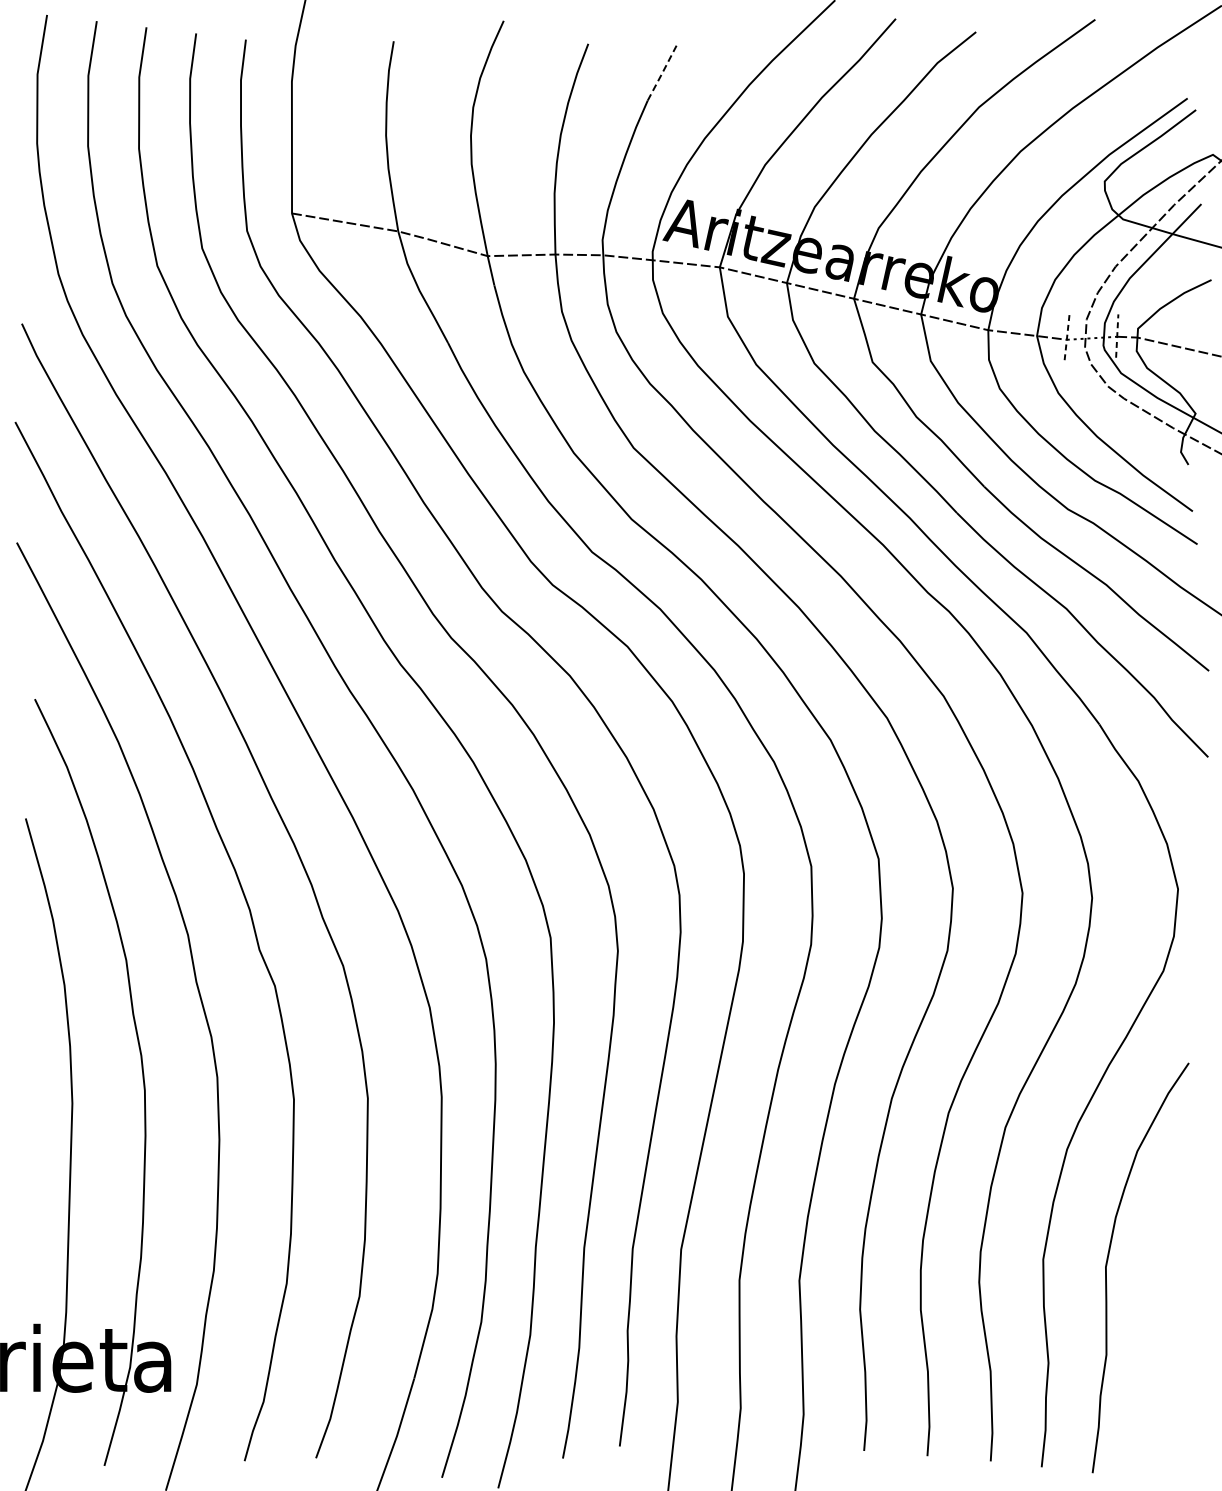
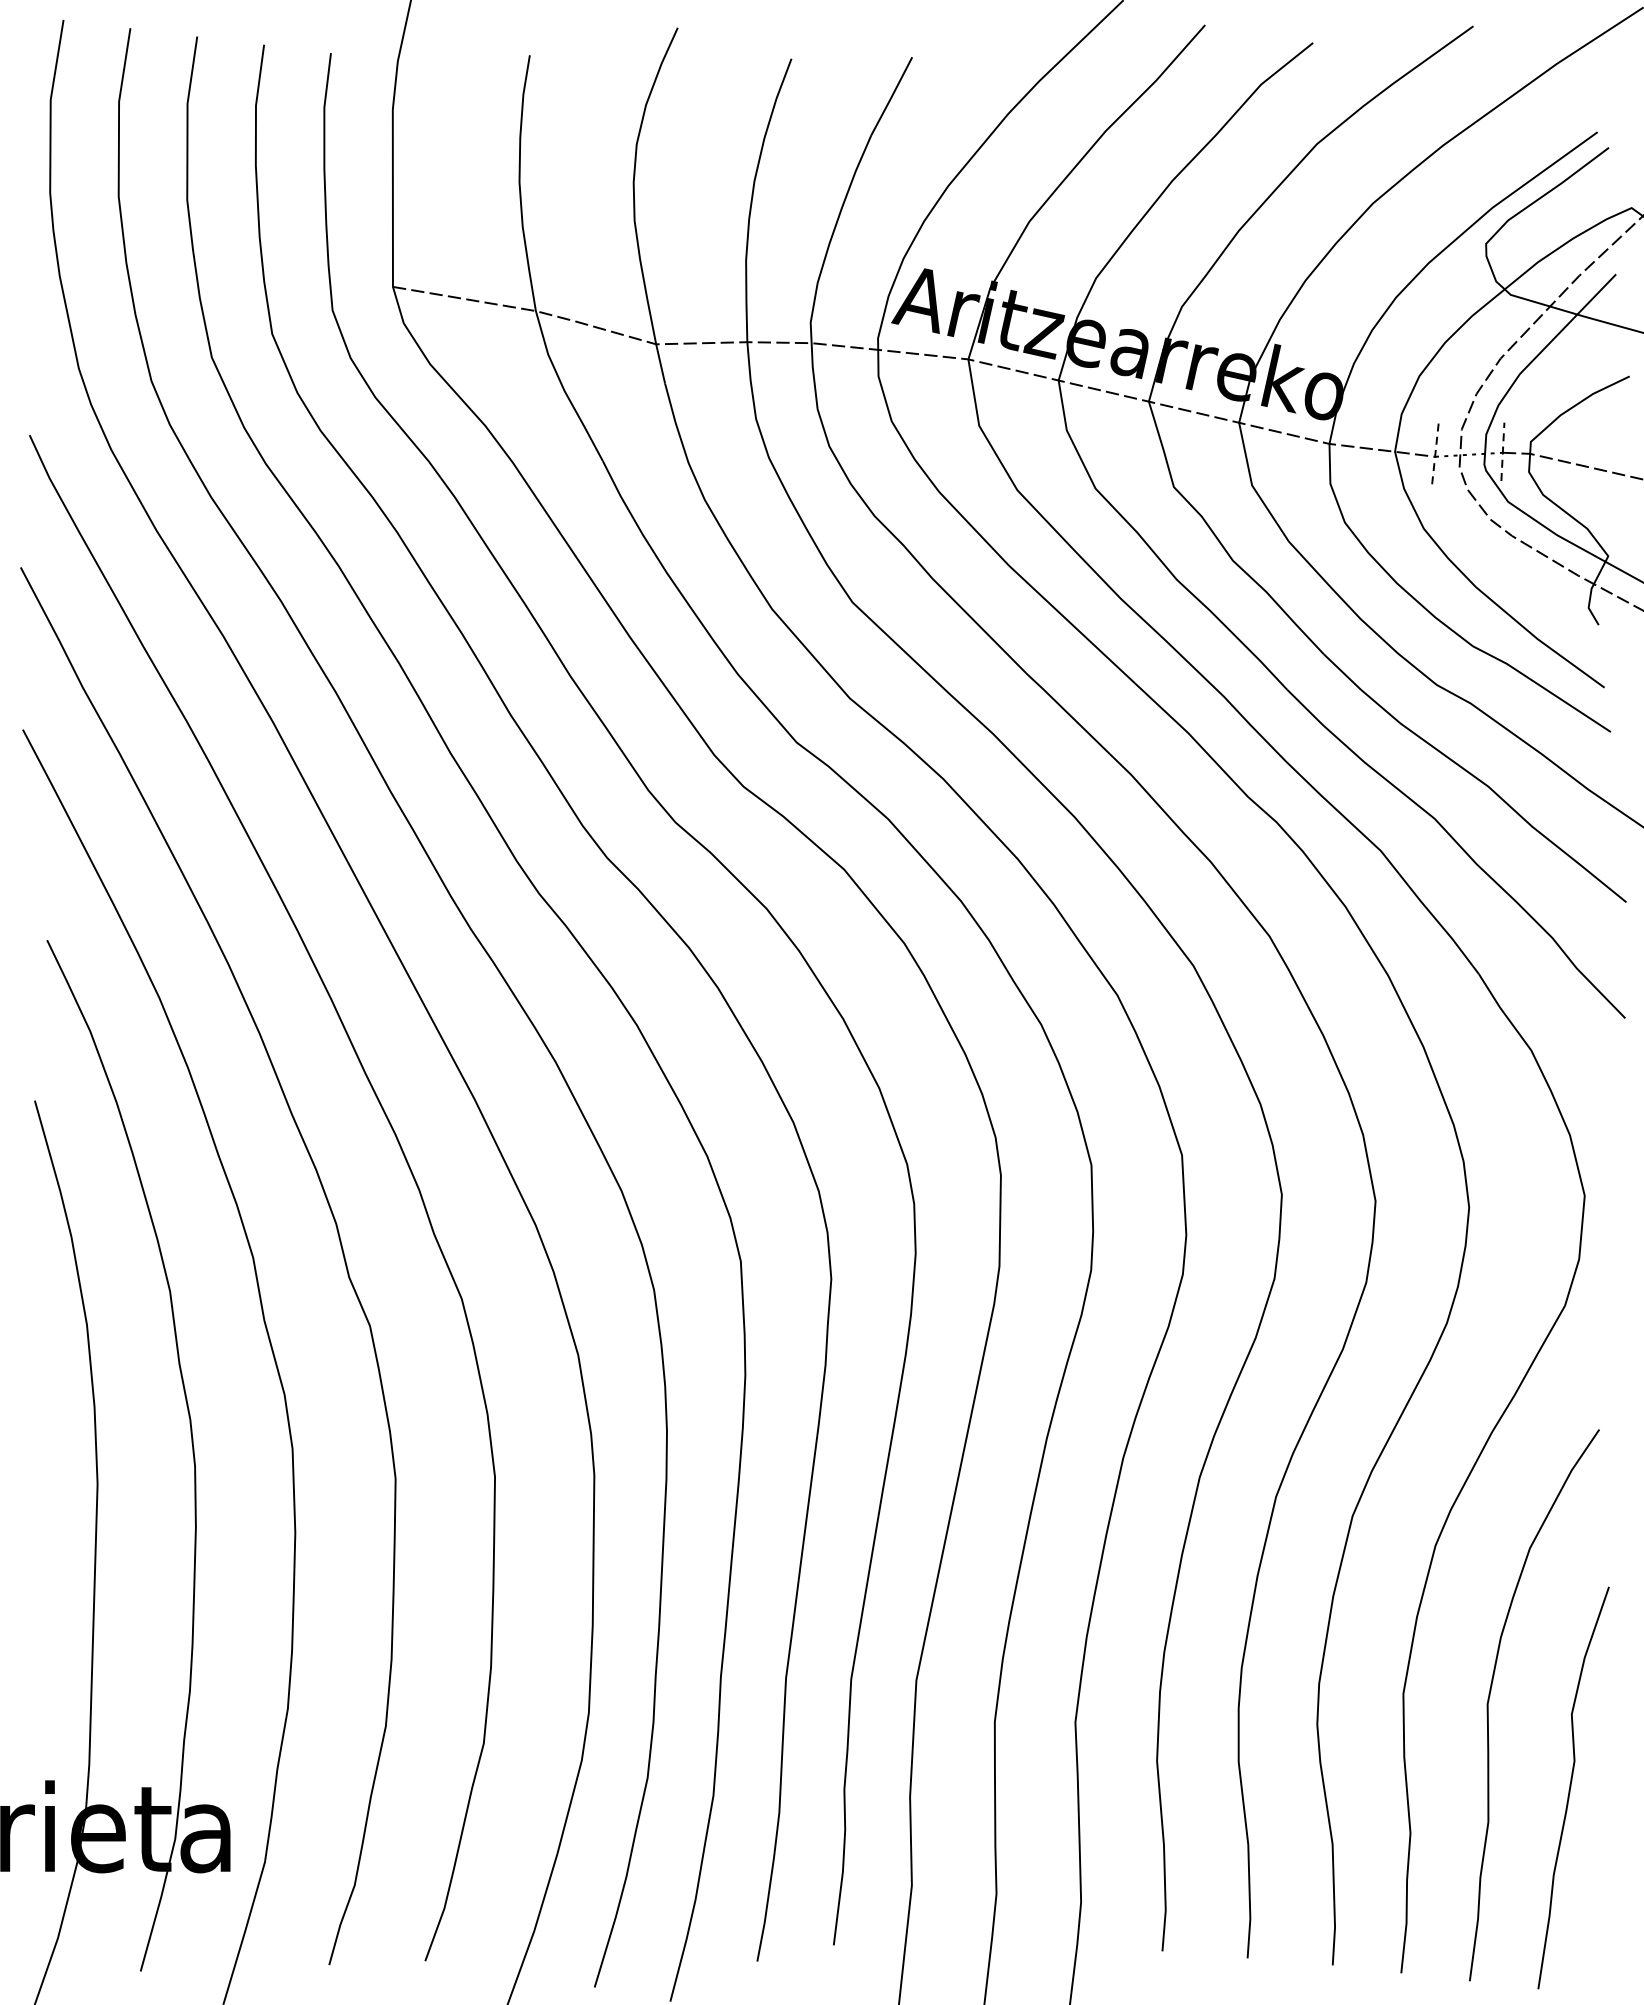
line: (662, 72) -> (891, 97), dashed -> solid
curve: (1168, 1329) -> (1571, 1787), added

